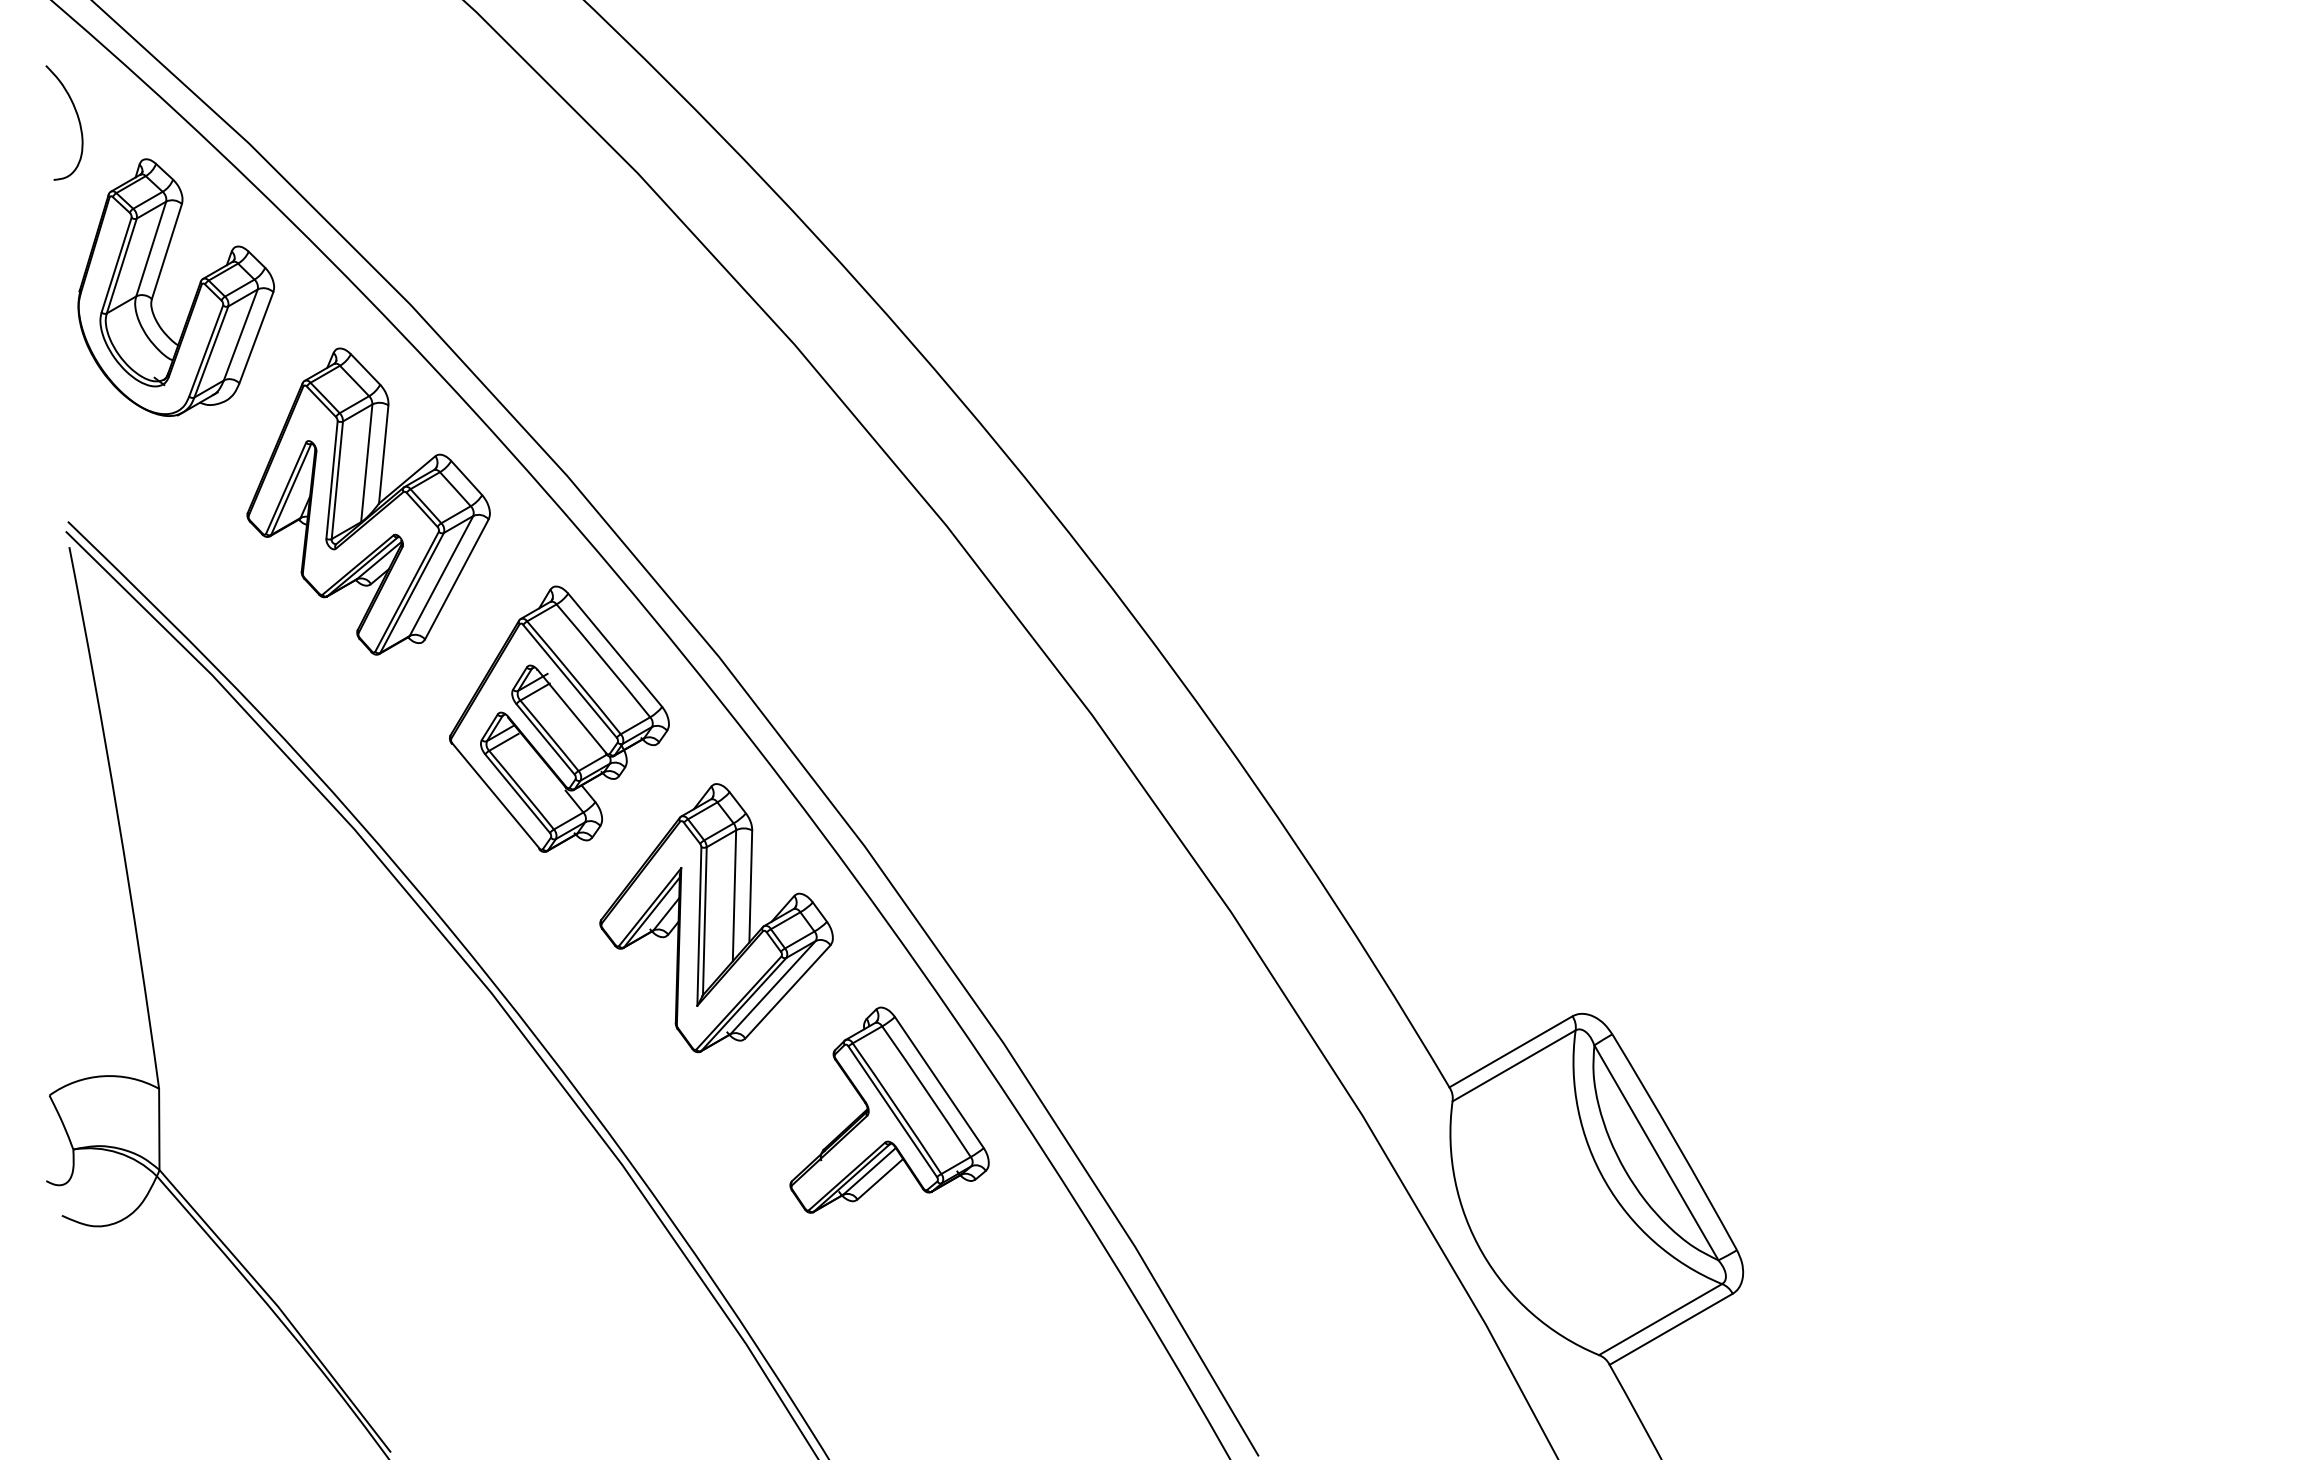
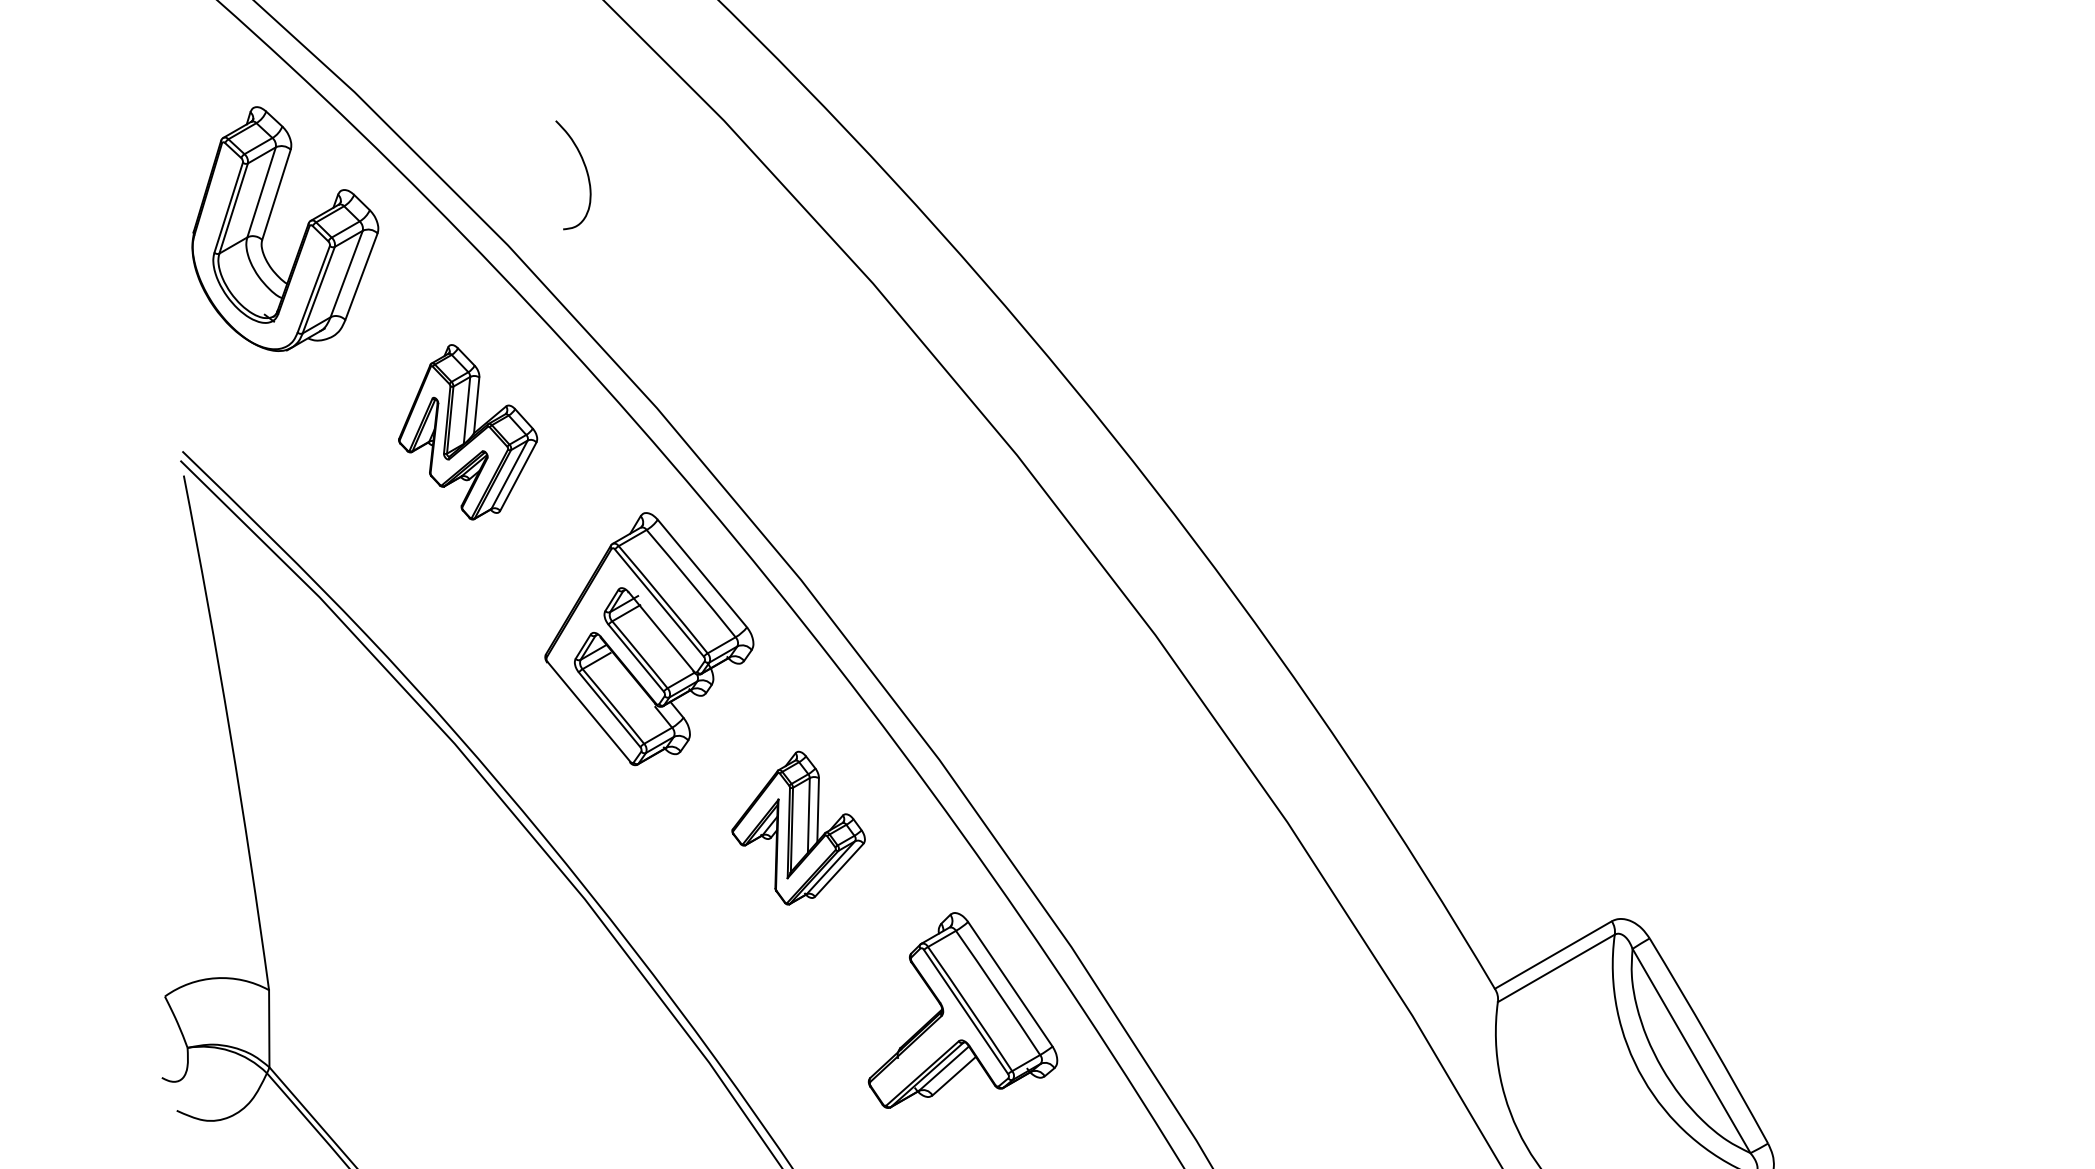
curve: (77, 118) -> (585, 170), moved
part: (368, 501) -> (468, 432), size x0.6
part: (716, 918) -> (798, 828), size x0.6

